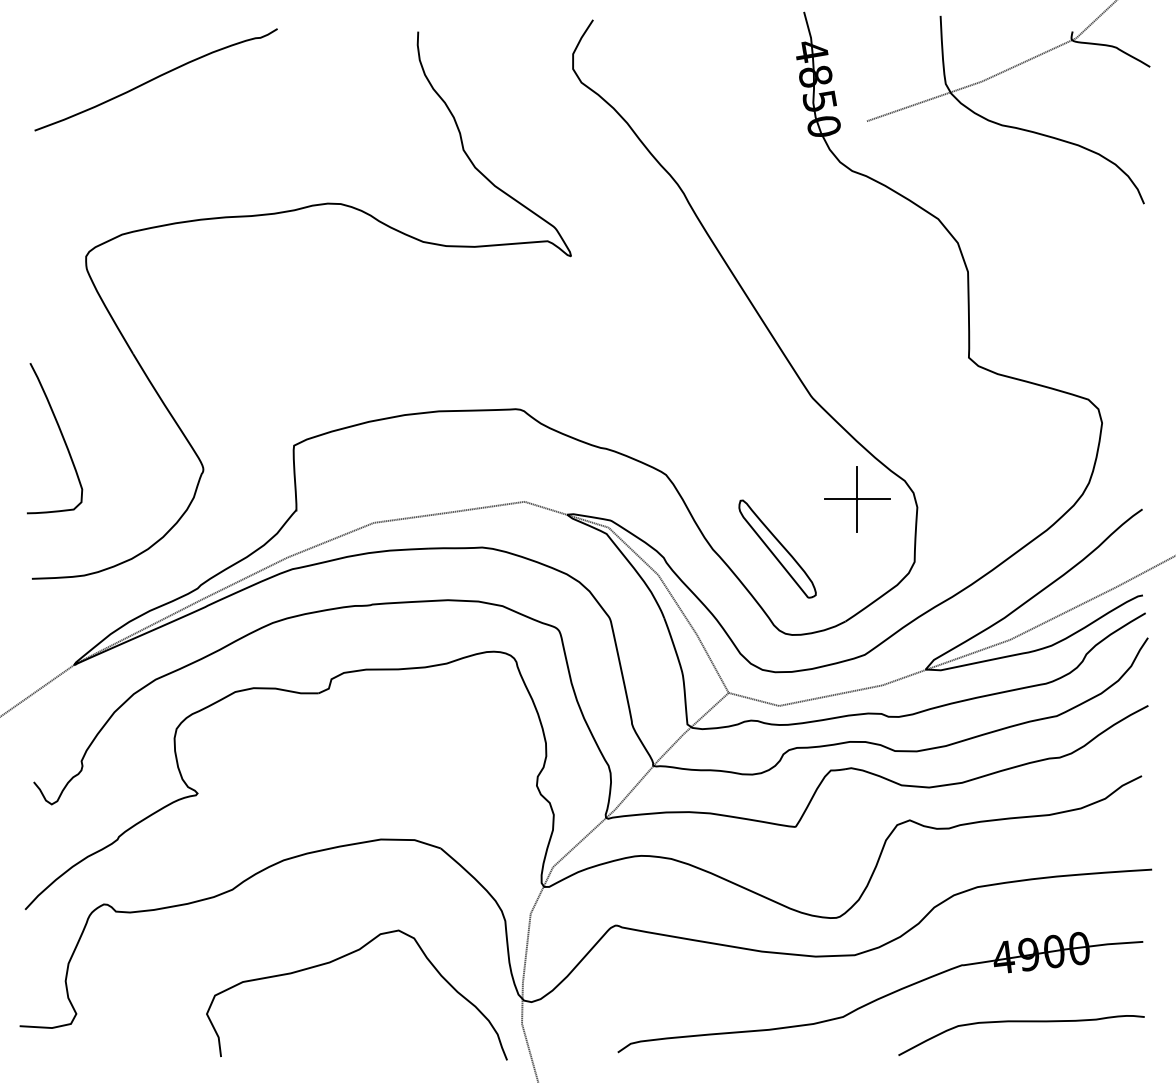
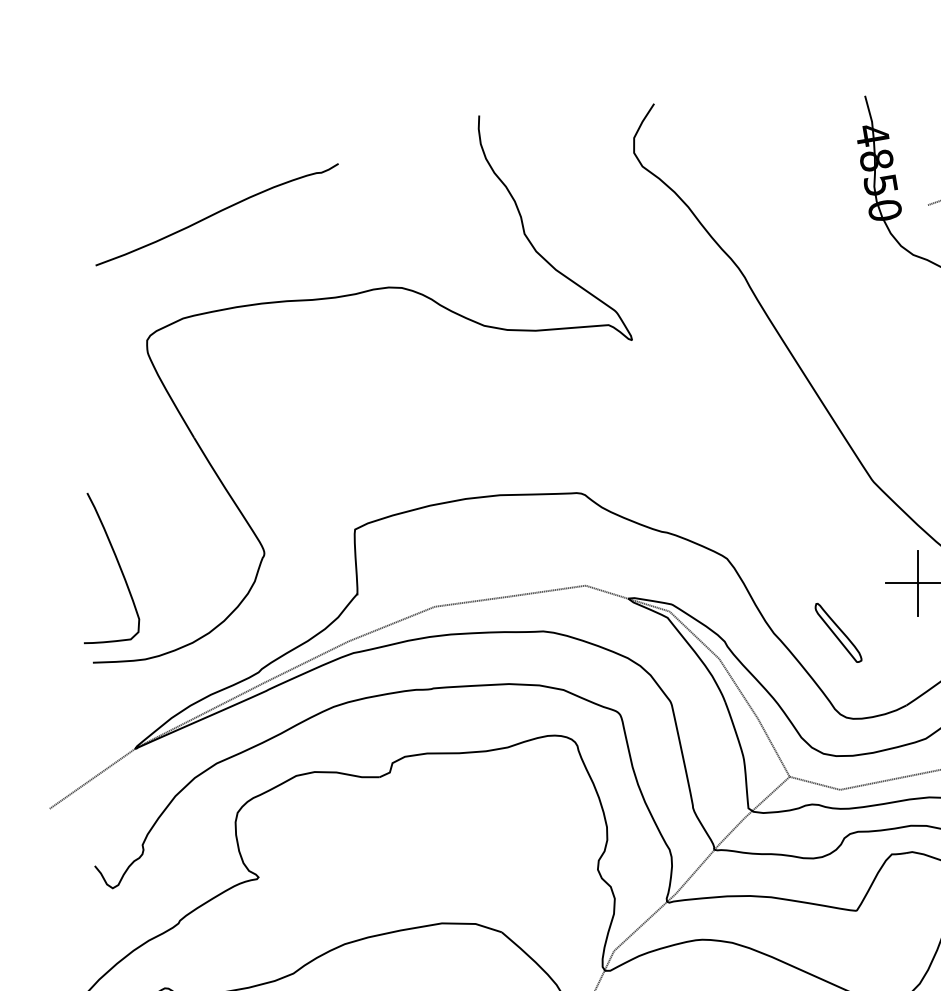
curve: (155, 79) -> (216, 214), moved
curve: (61, 436) -> (118, 566), moved
part: (777, 548) -> (838, 632), size x0.6

